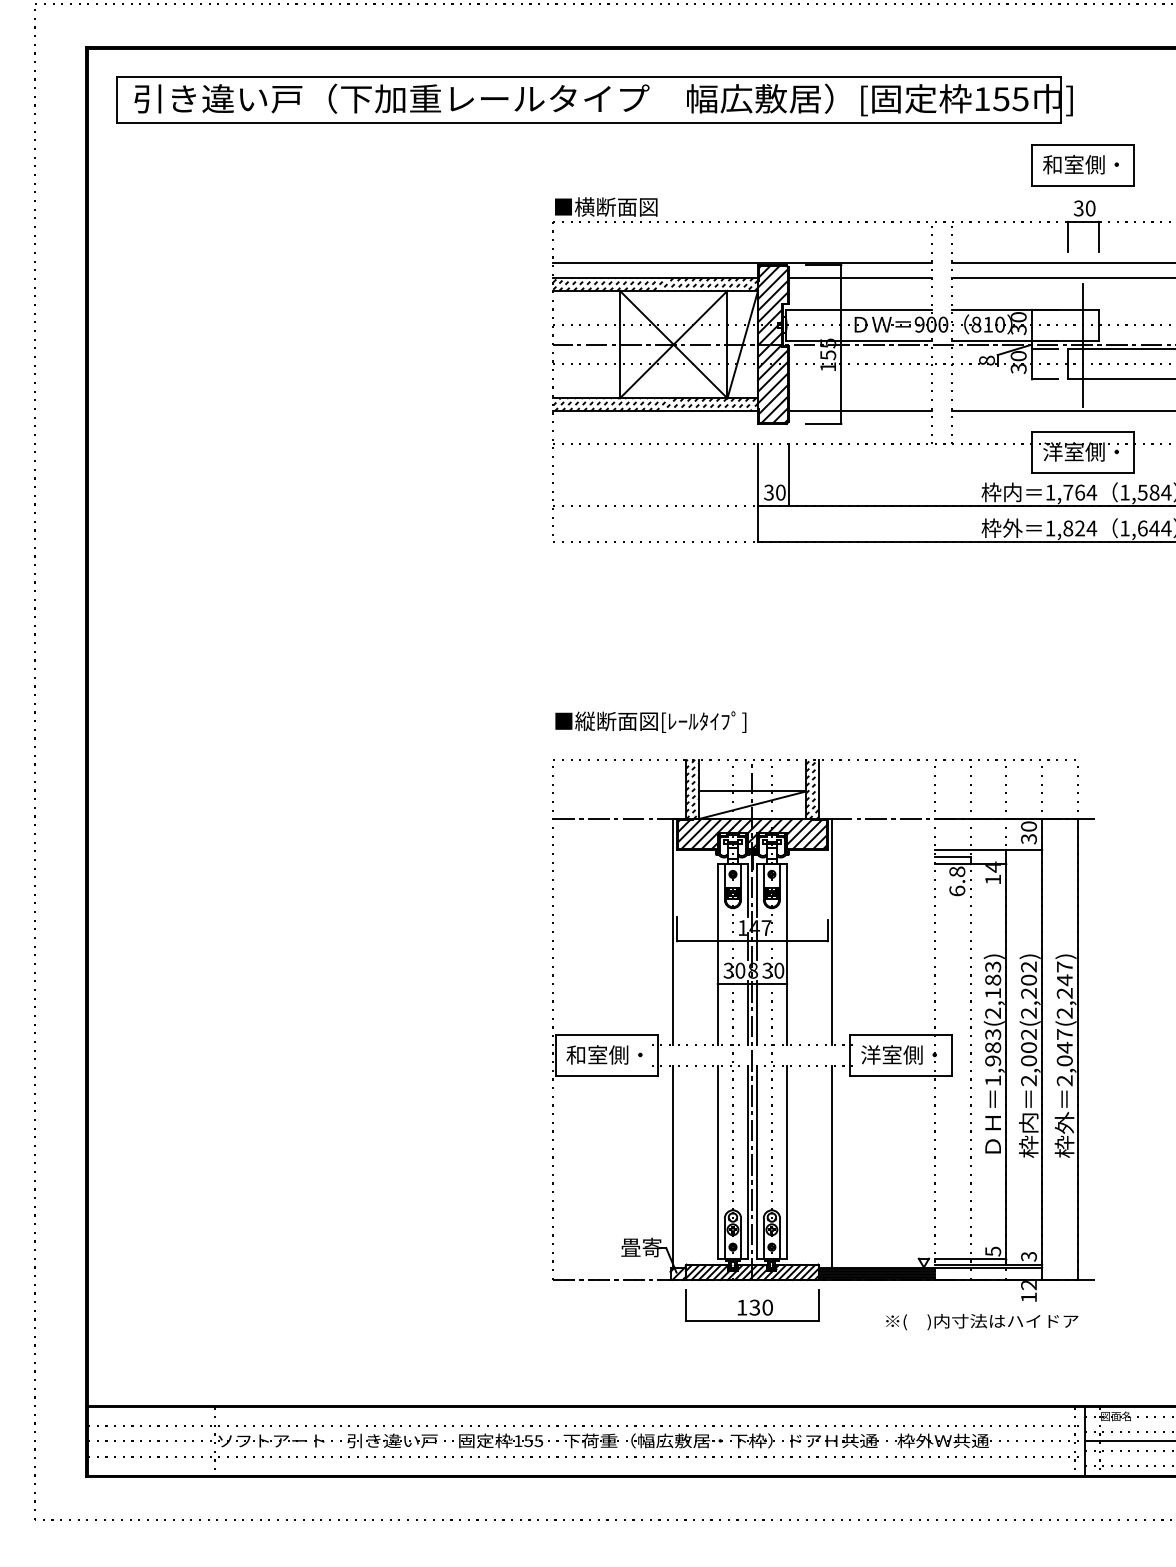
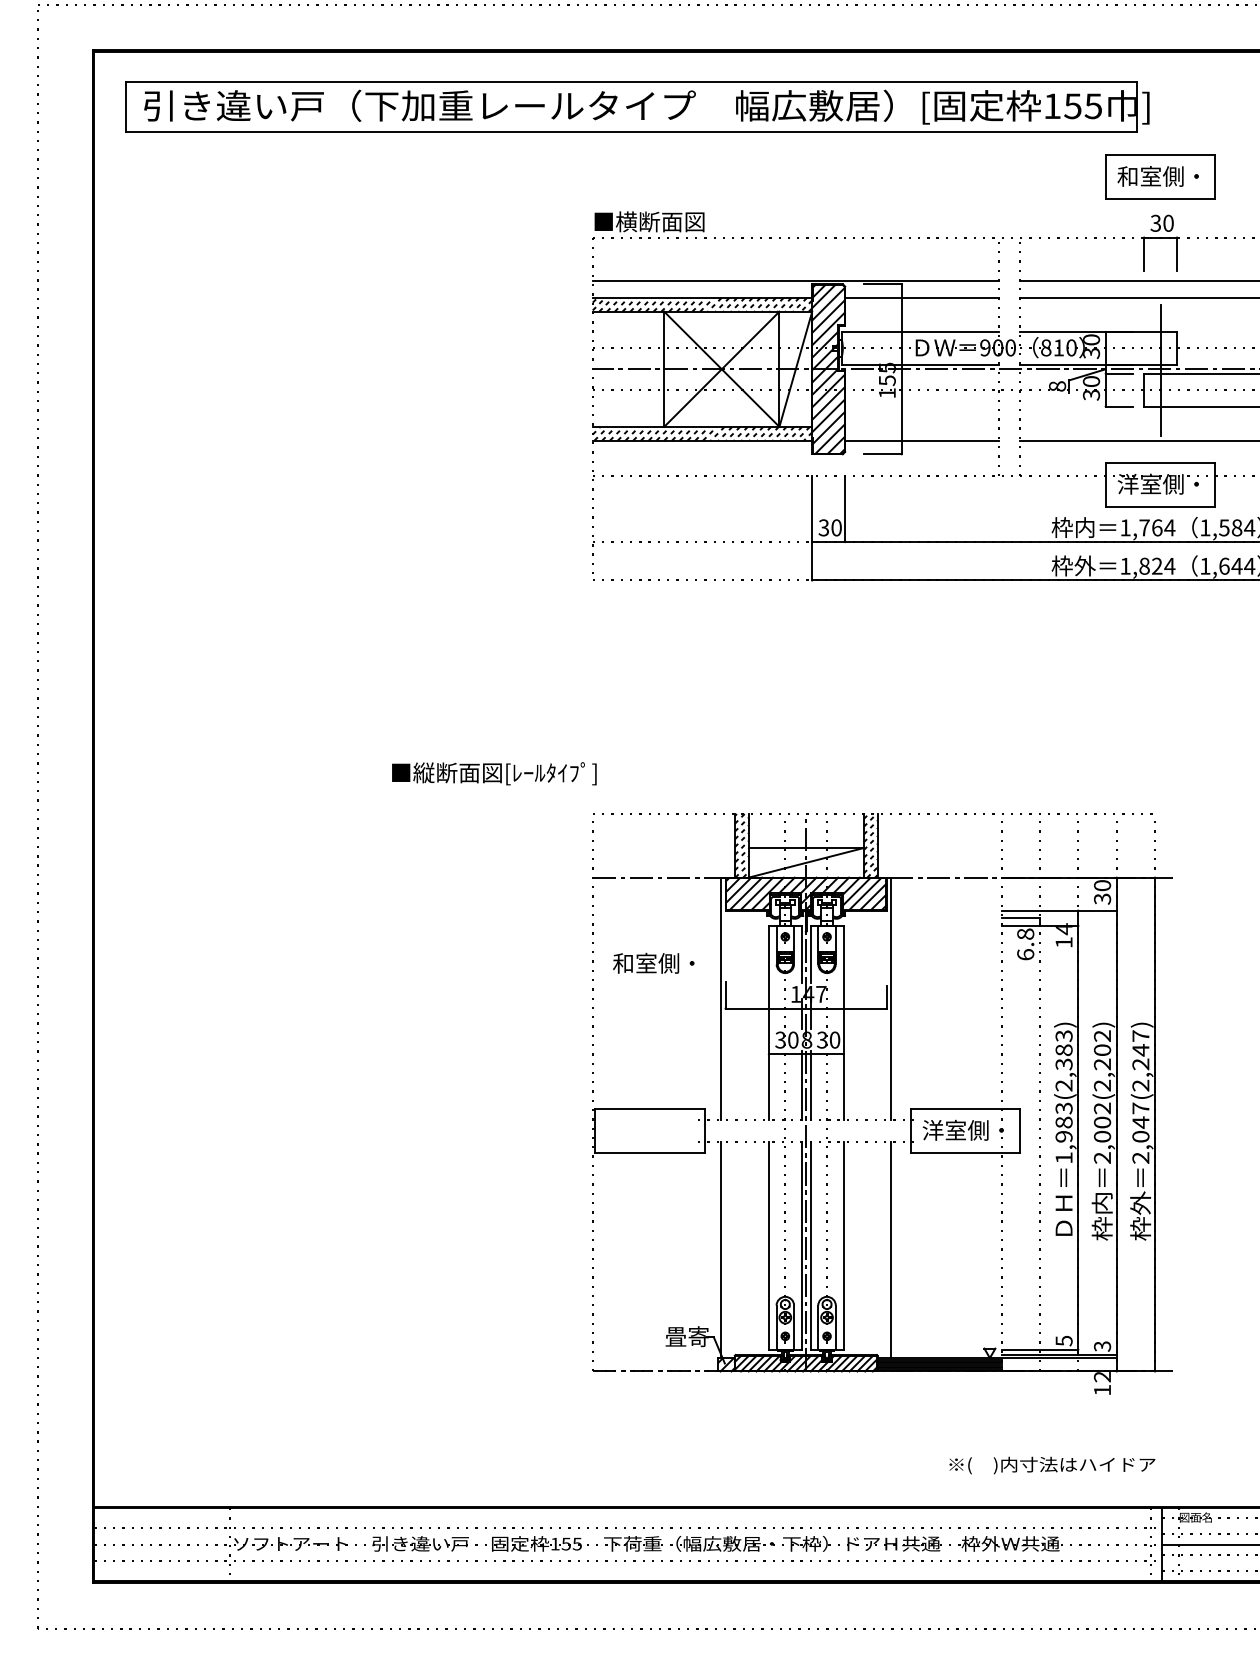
text: (650, 721) -> (494, 773), moved
text: (992, 993) -> (1063, 1064), 1,983(2,183) -> 1,983(2,383)
text: (604, 1054) -> (653, 962), moved
part: (751, 1305) -> (805, 1398), removed
text: (982, 1322) -> (1052, 1465), moved

